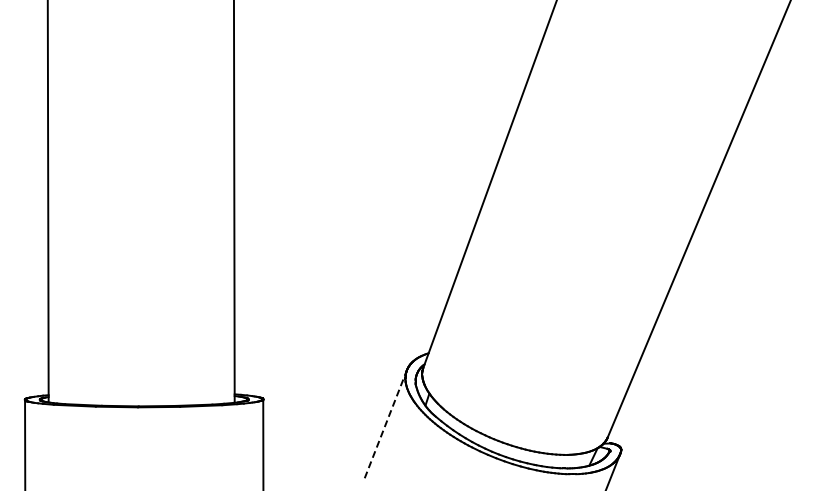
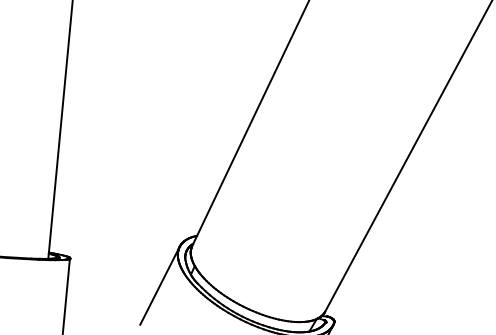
line: (385, 424) -> (159, 286), dashed -> solid

